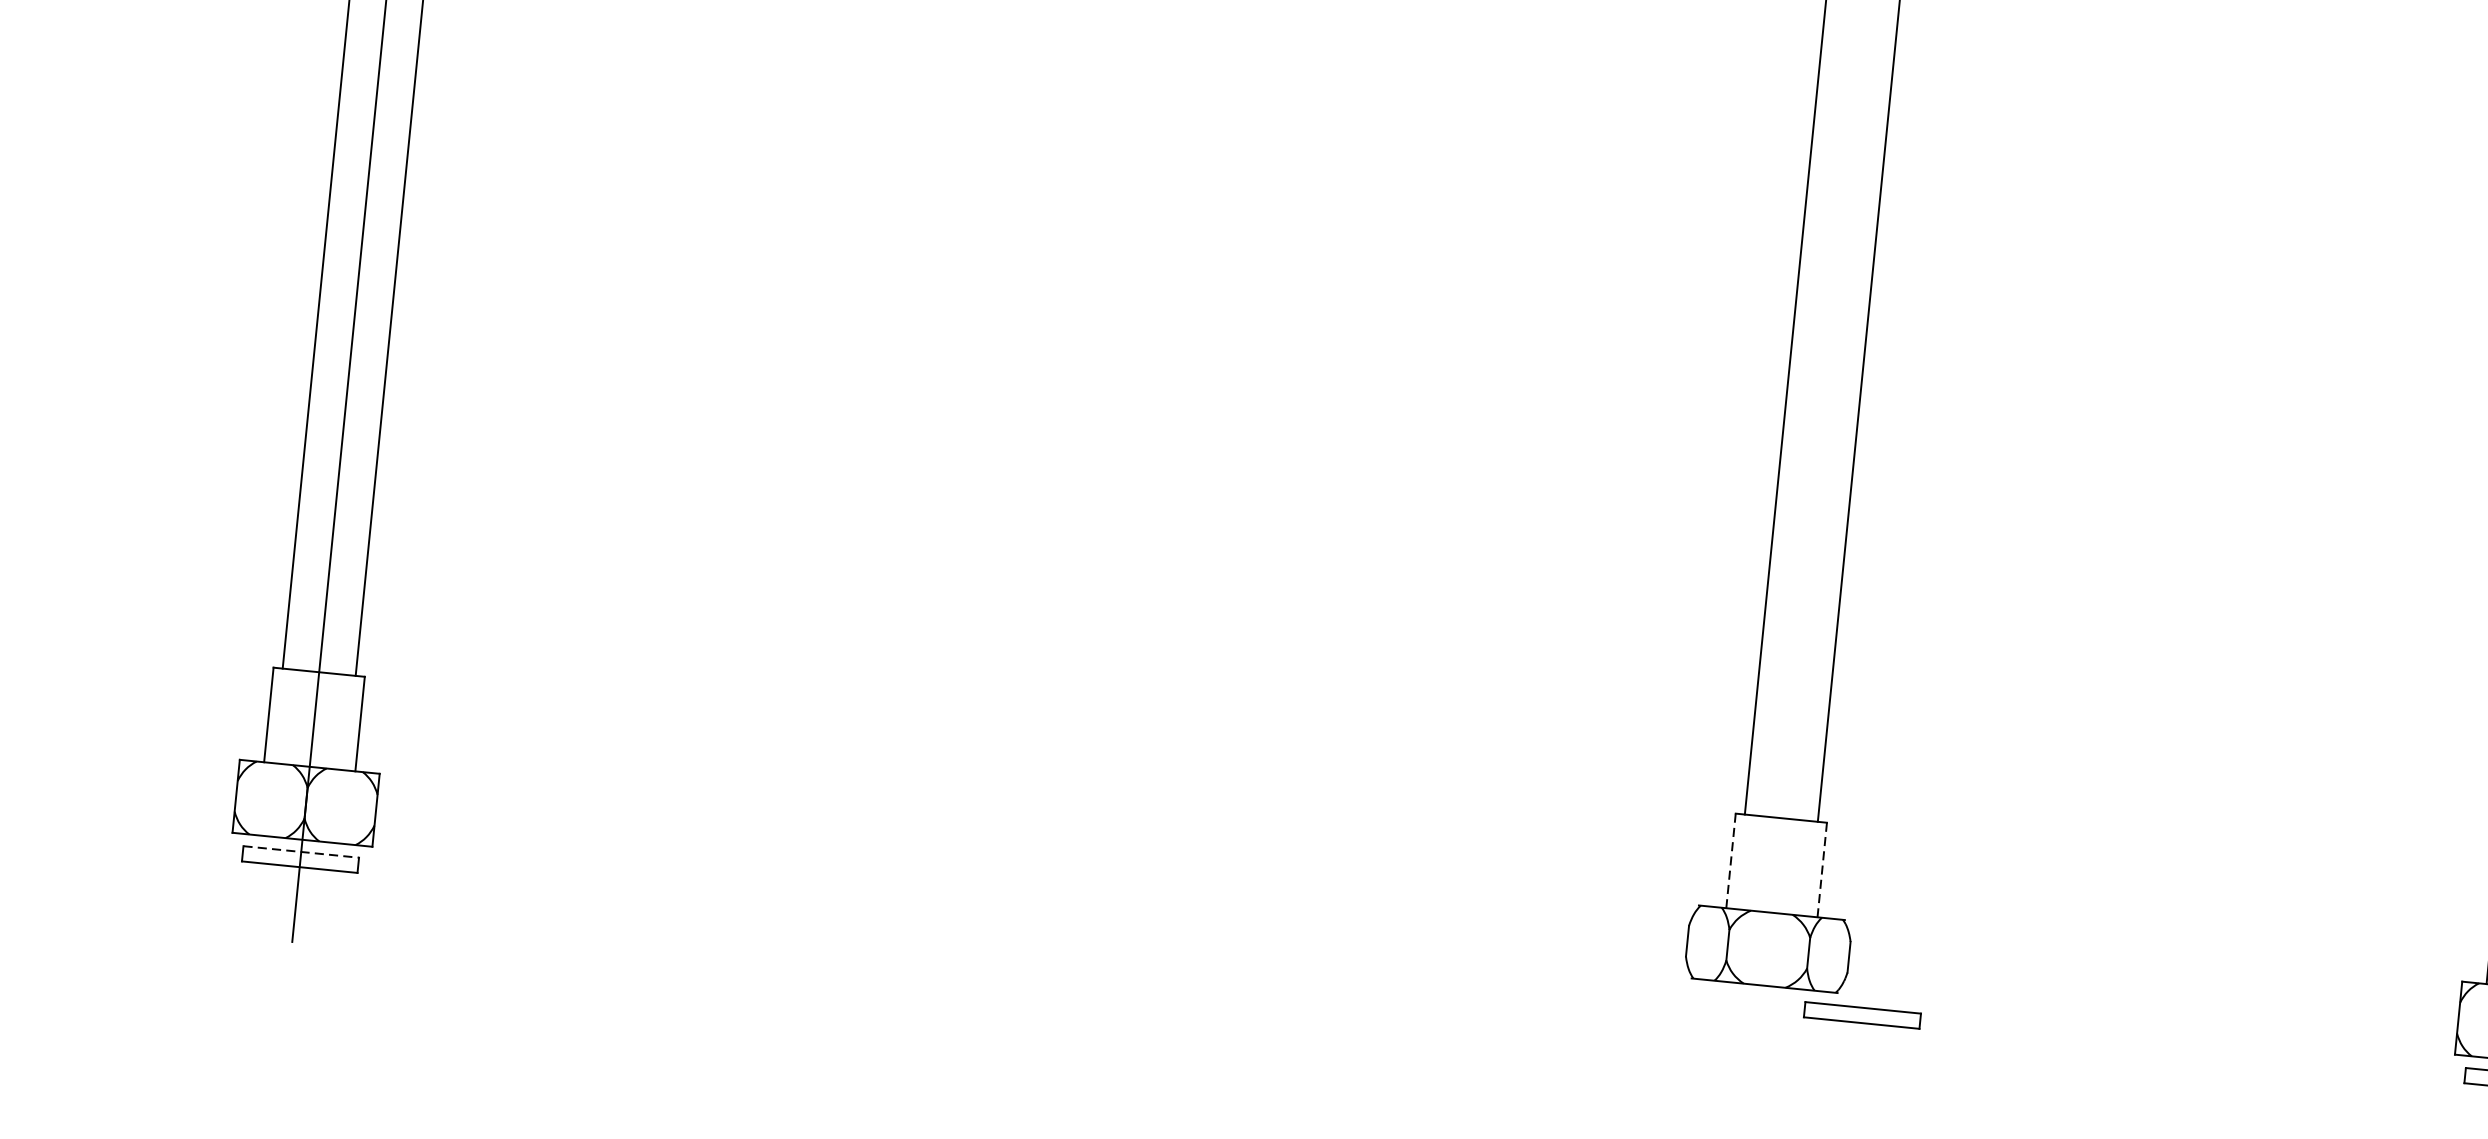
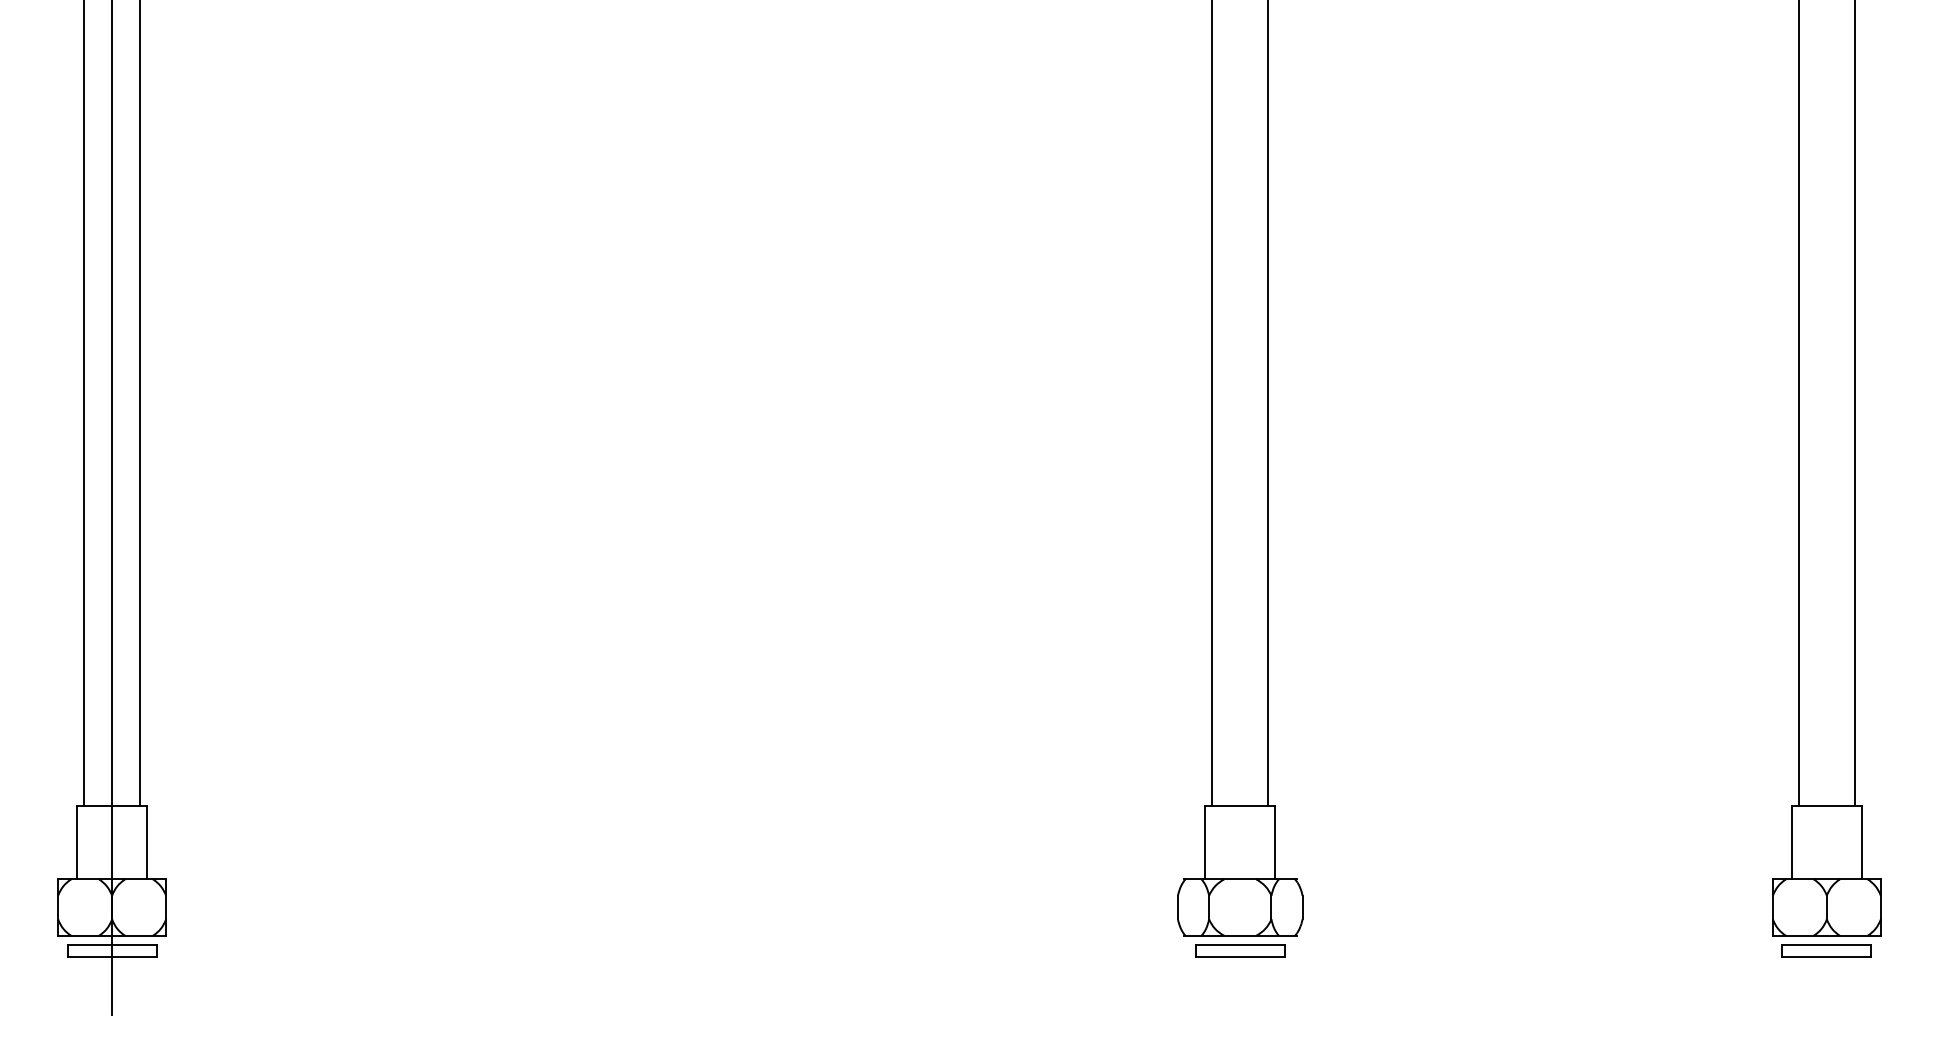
line: (301, 852) -> (112, 945), dashed -> solid
line: (1731, 861) -> (1205, 843), dashed -> solid
line: (1822, 870) -> (1275, 843), dashed -> solid
part: (1862, 1014) -> (1240, 950), moved

